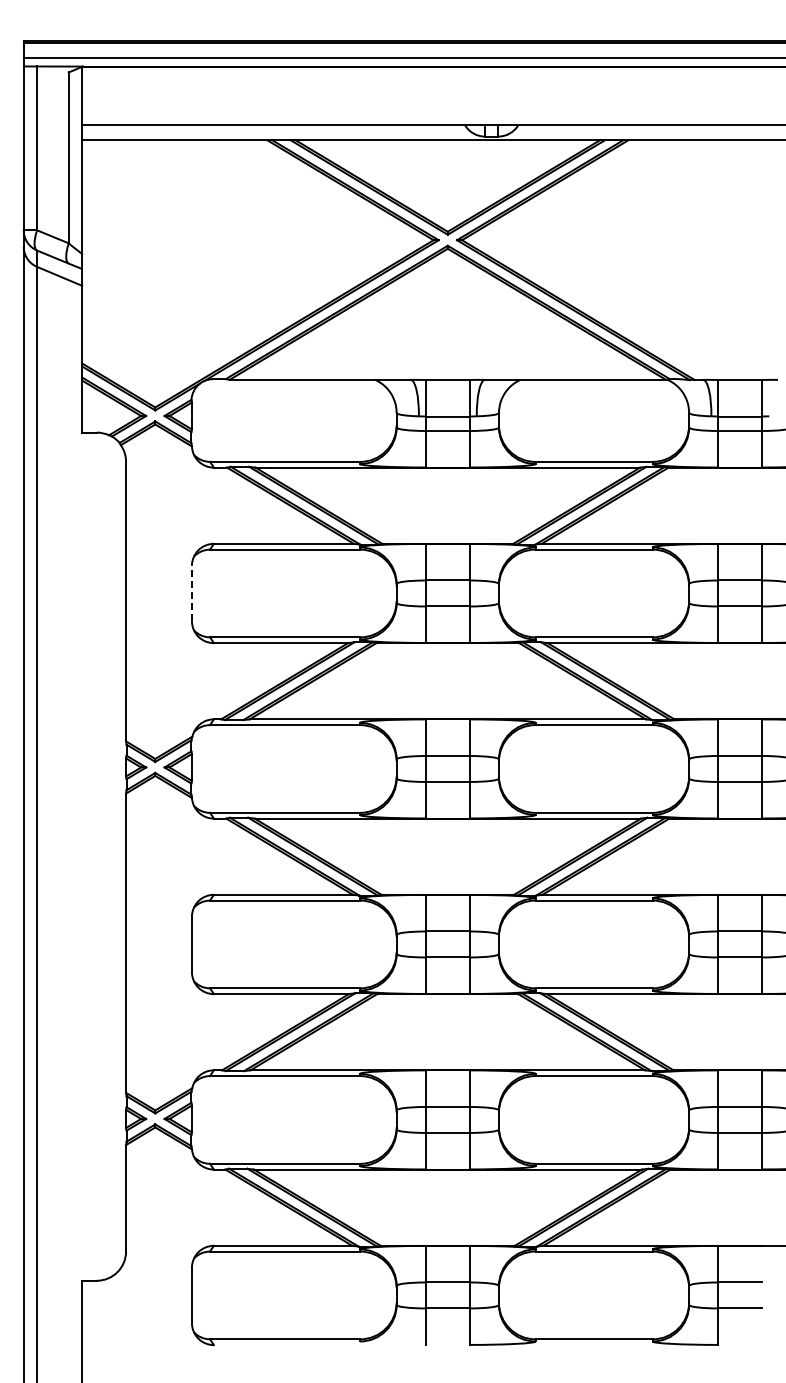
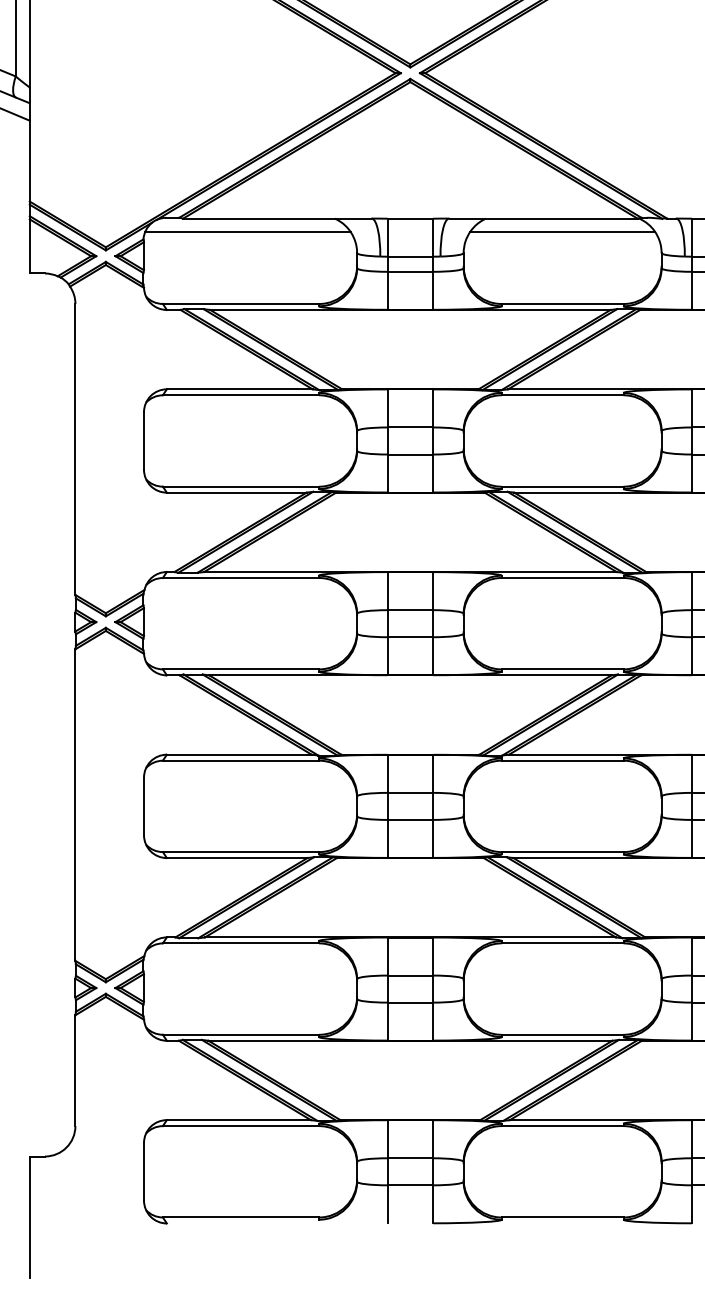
line: (291, 392) -> (247, 231), added
line: (593, 392) -> (562, 231), added
line: (191, 593) -> (143, 441), dashed -> solid

